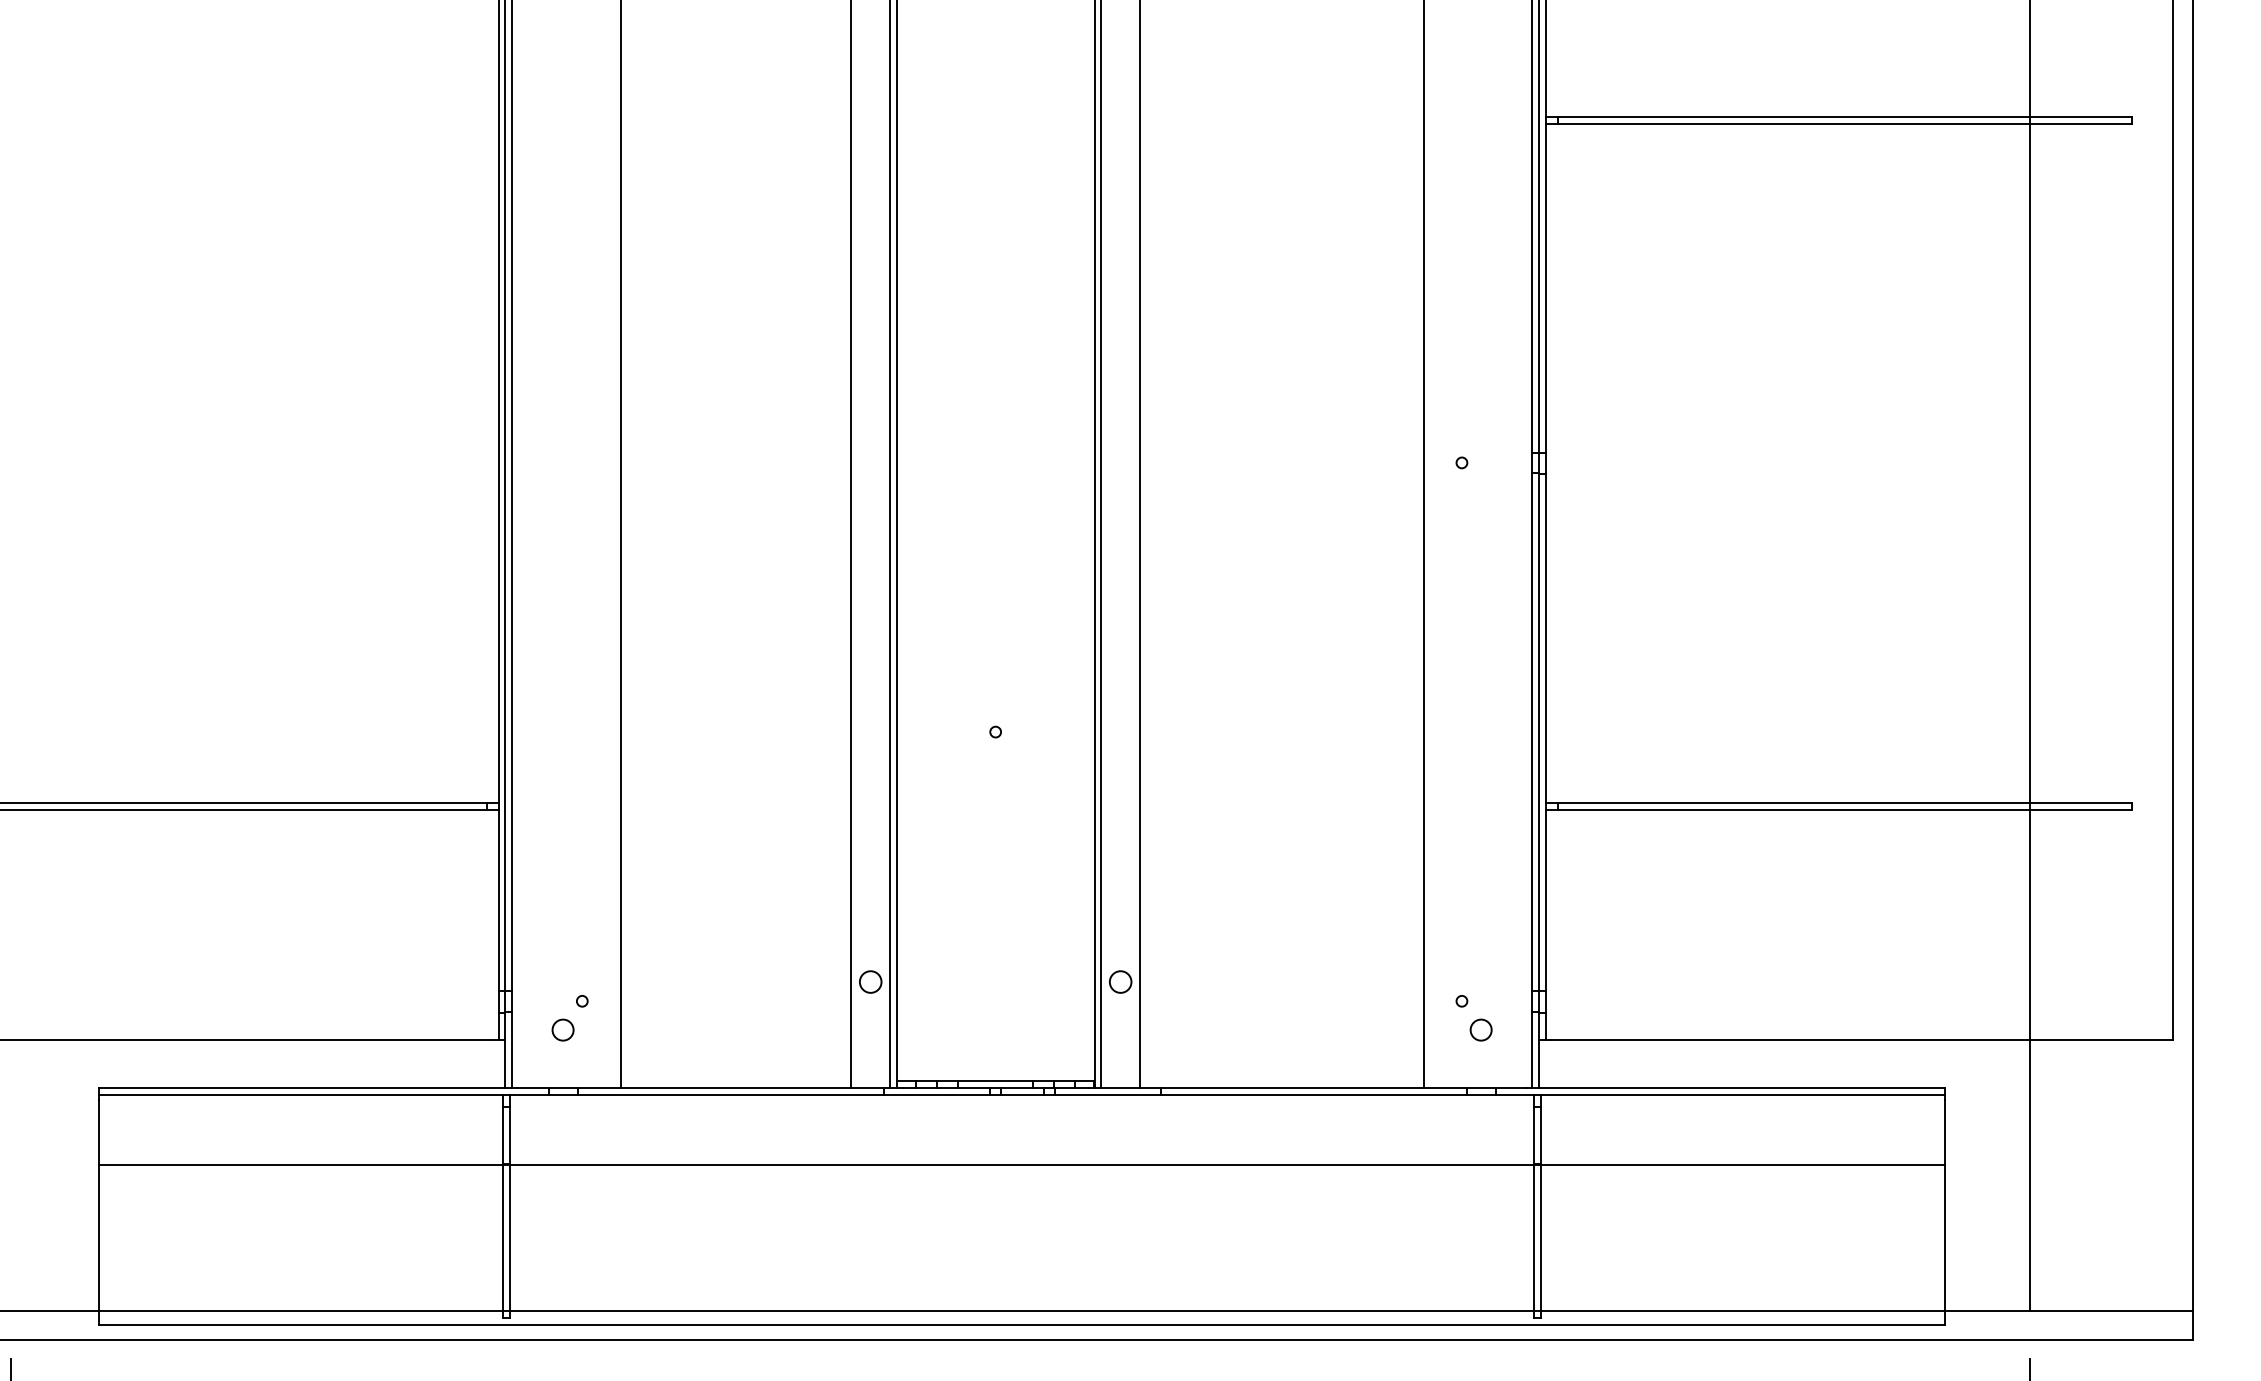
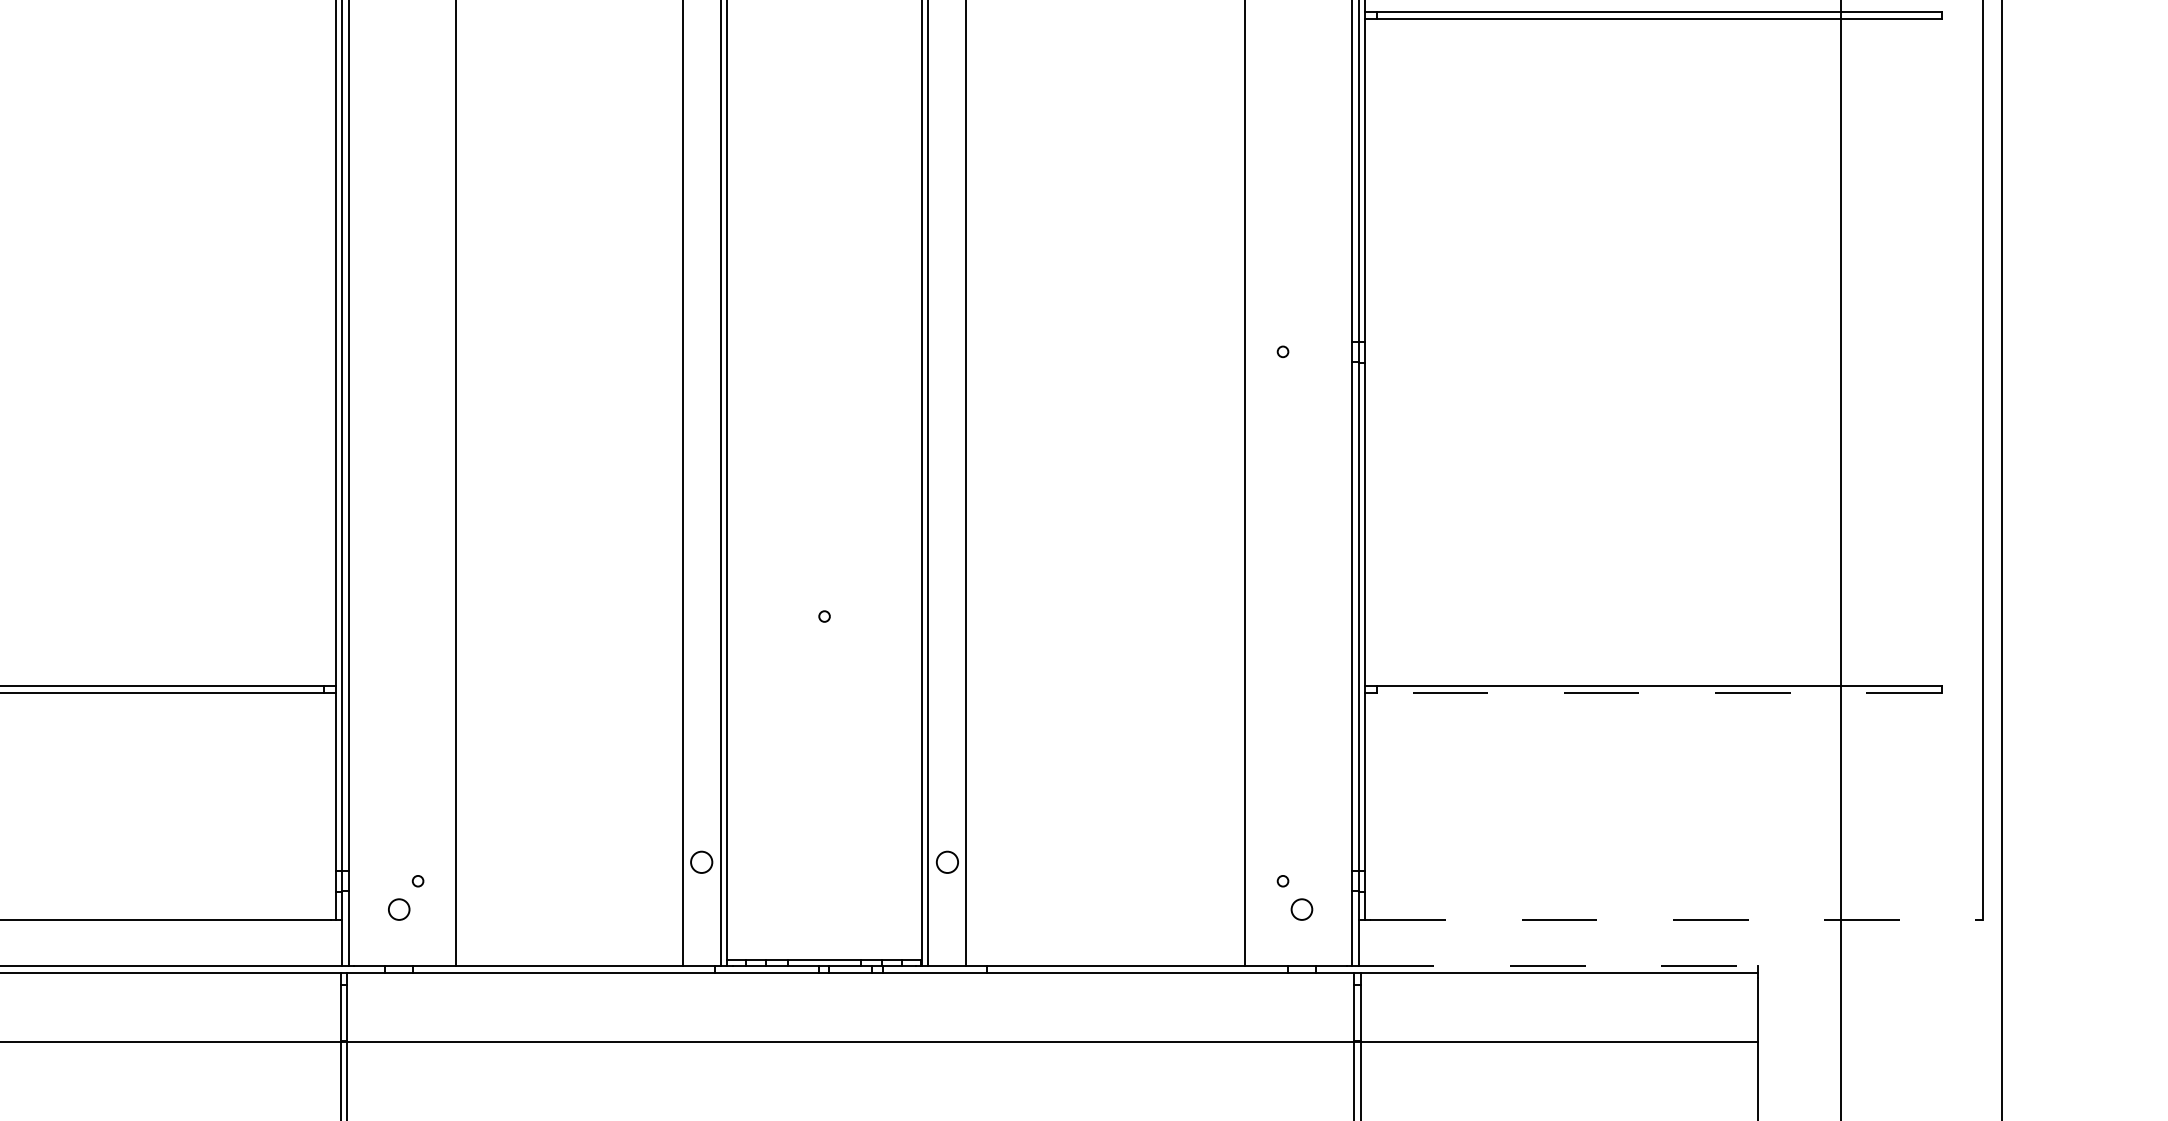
line: (1844, 809) -> (1659, 692), solid -> dashed
line: (1862, 1040) -> (1676, 919), solid -> dashed
line: (1742, 1087) -> (1558, 966), solid -> dashed

